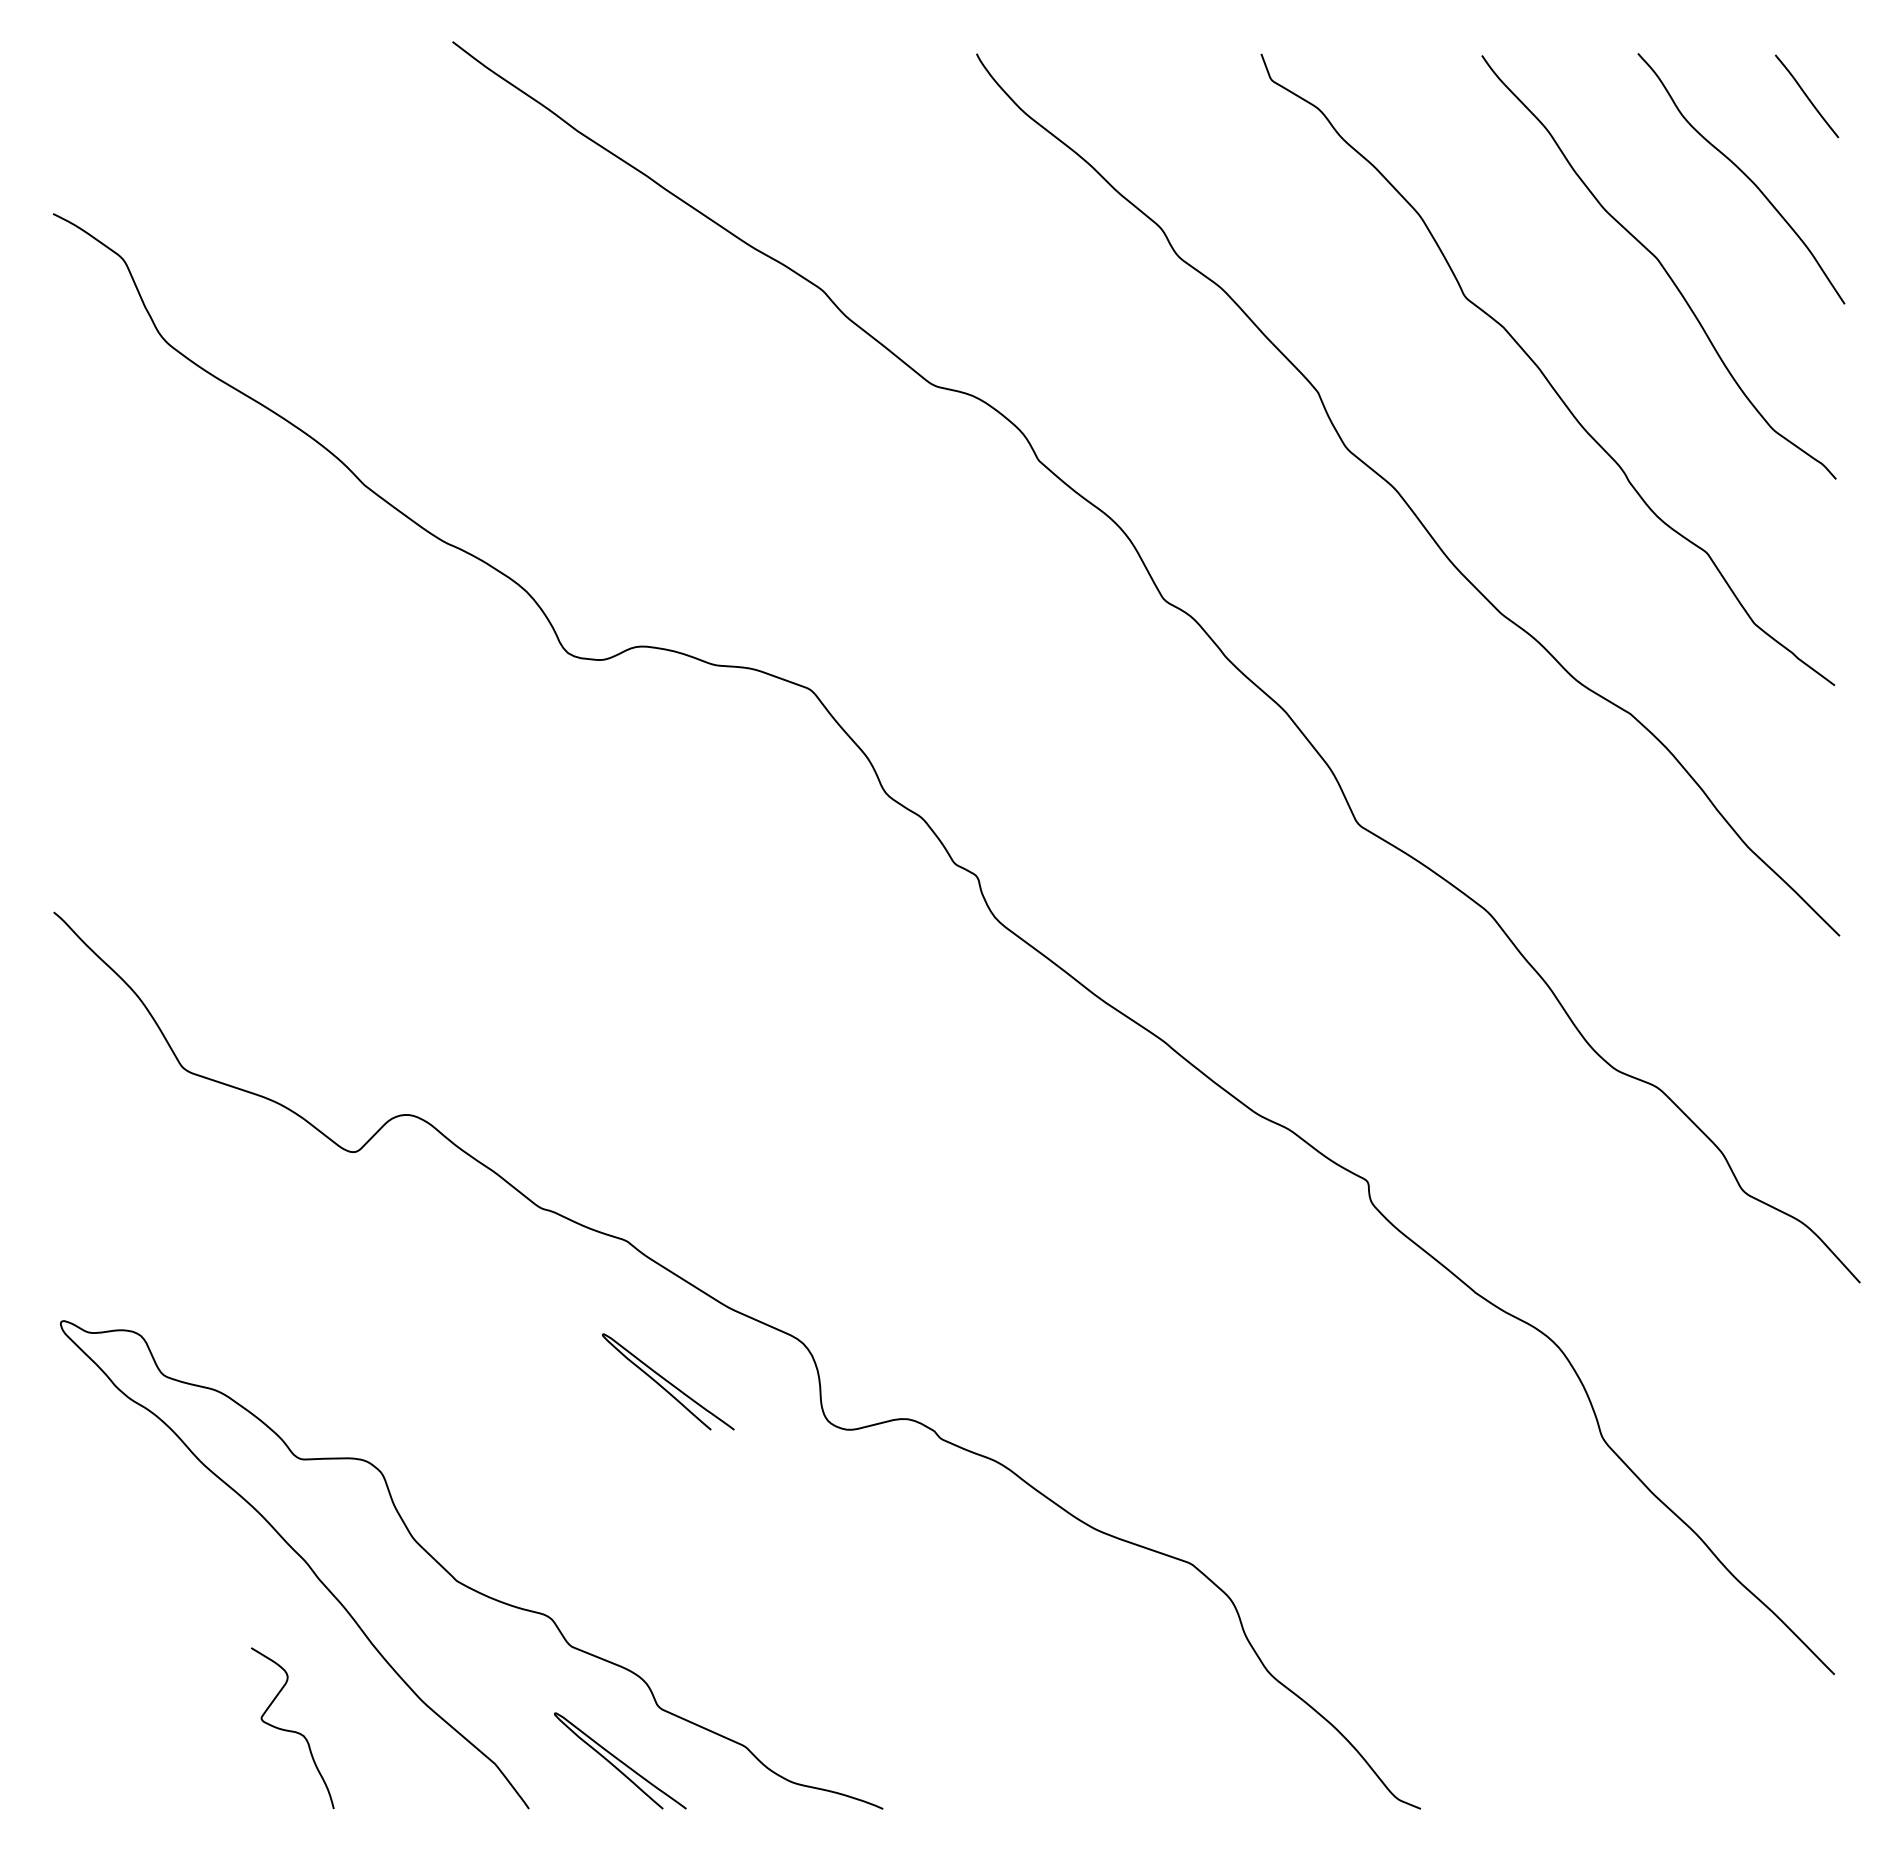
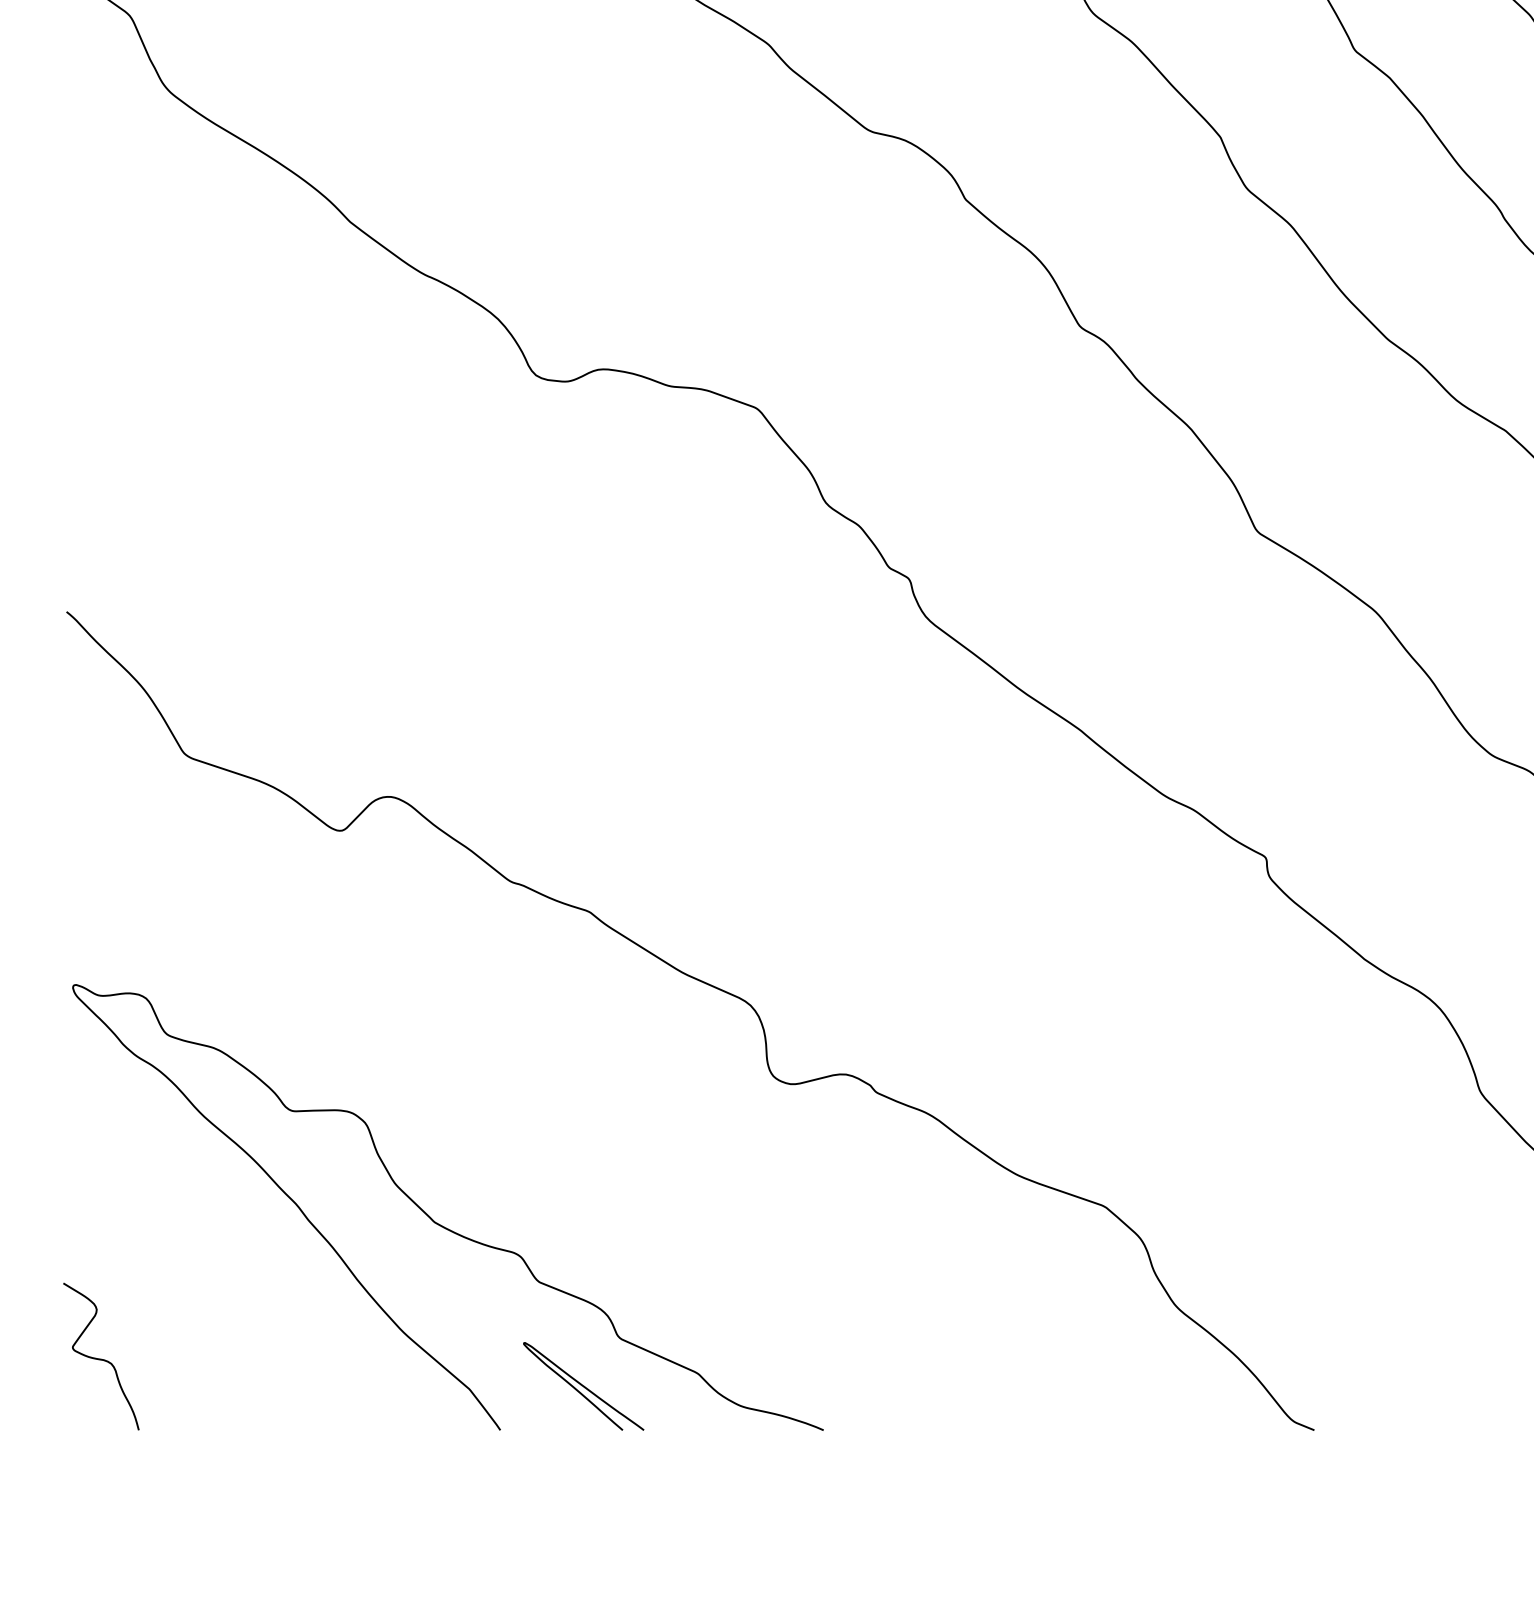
curve: (668, 1381) -> (627, 1040), removed
curve: (292, 1730) -> (101, 1358), moved

